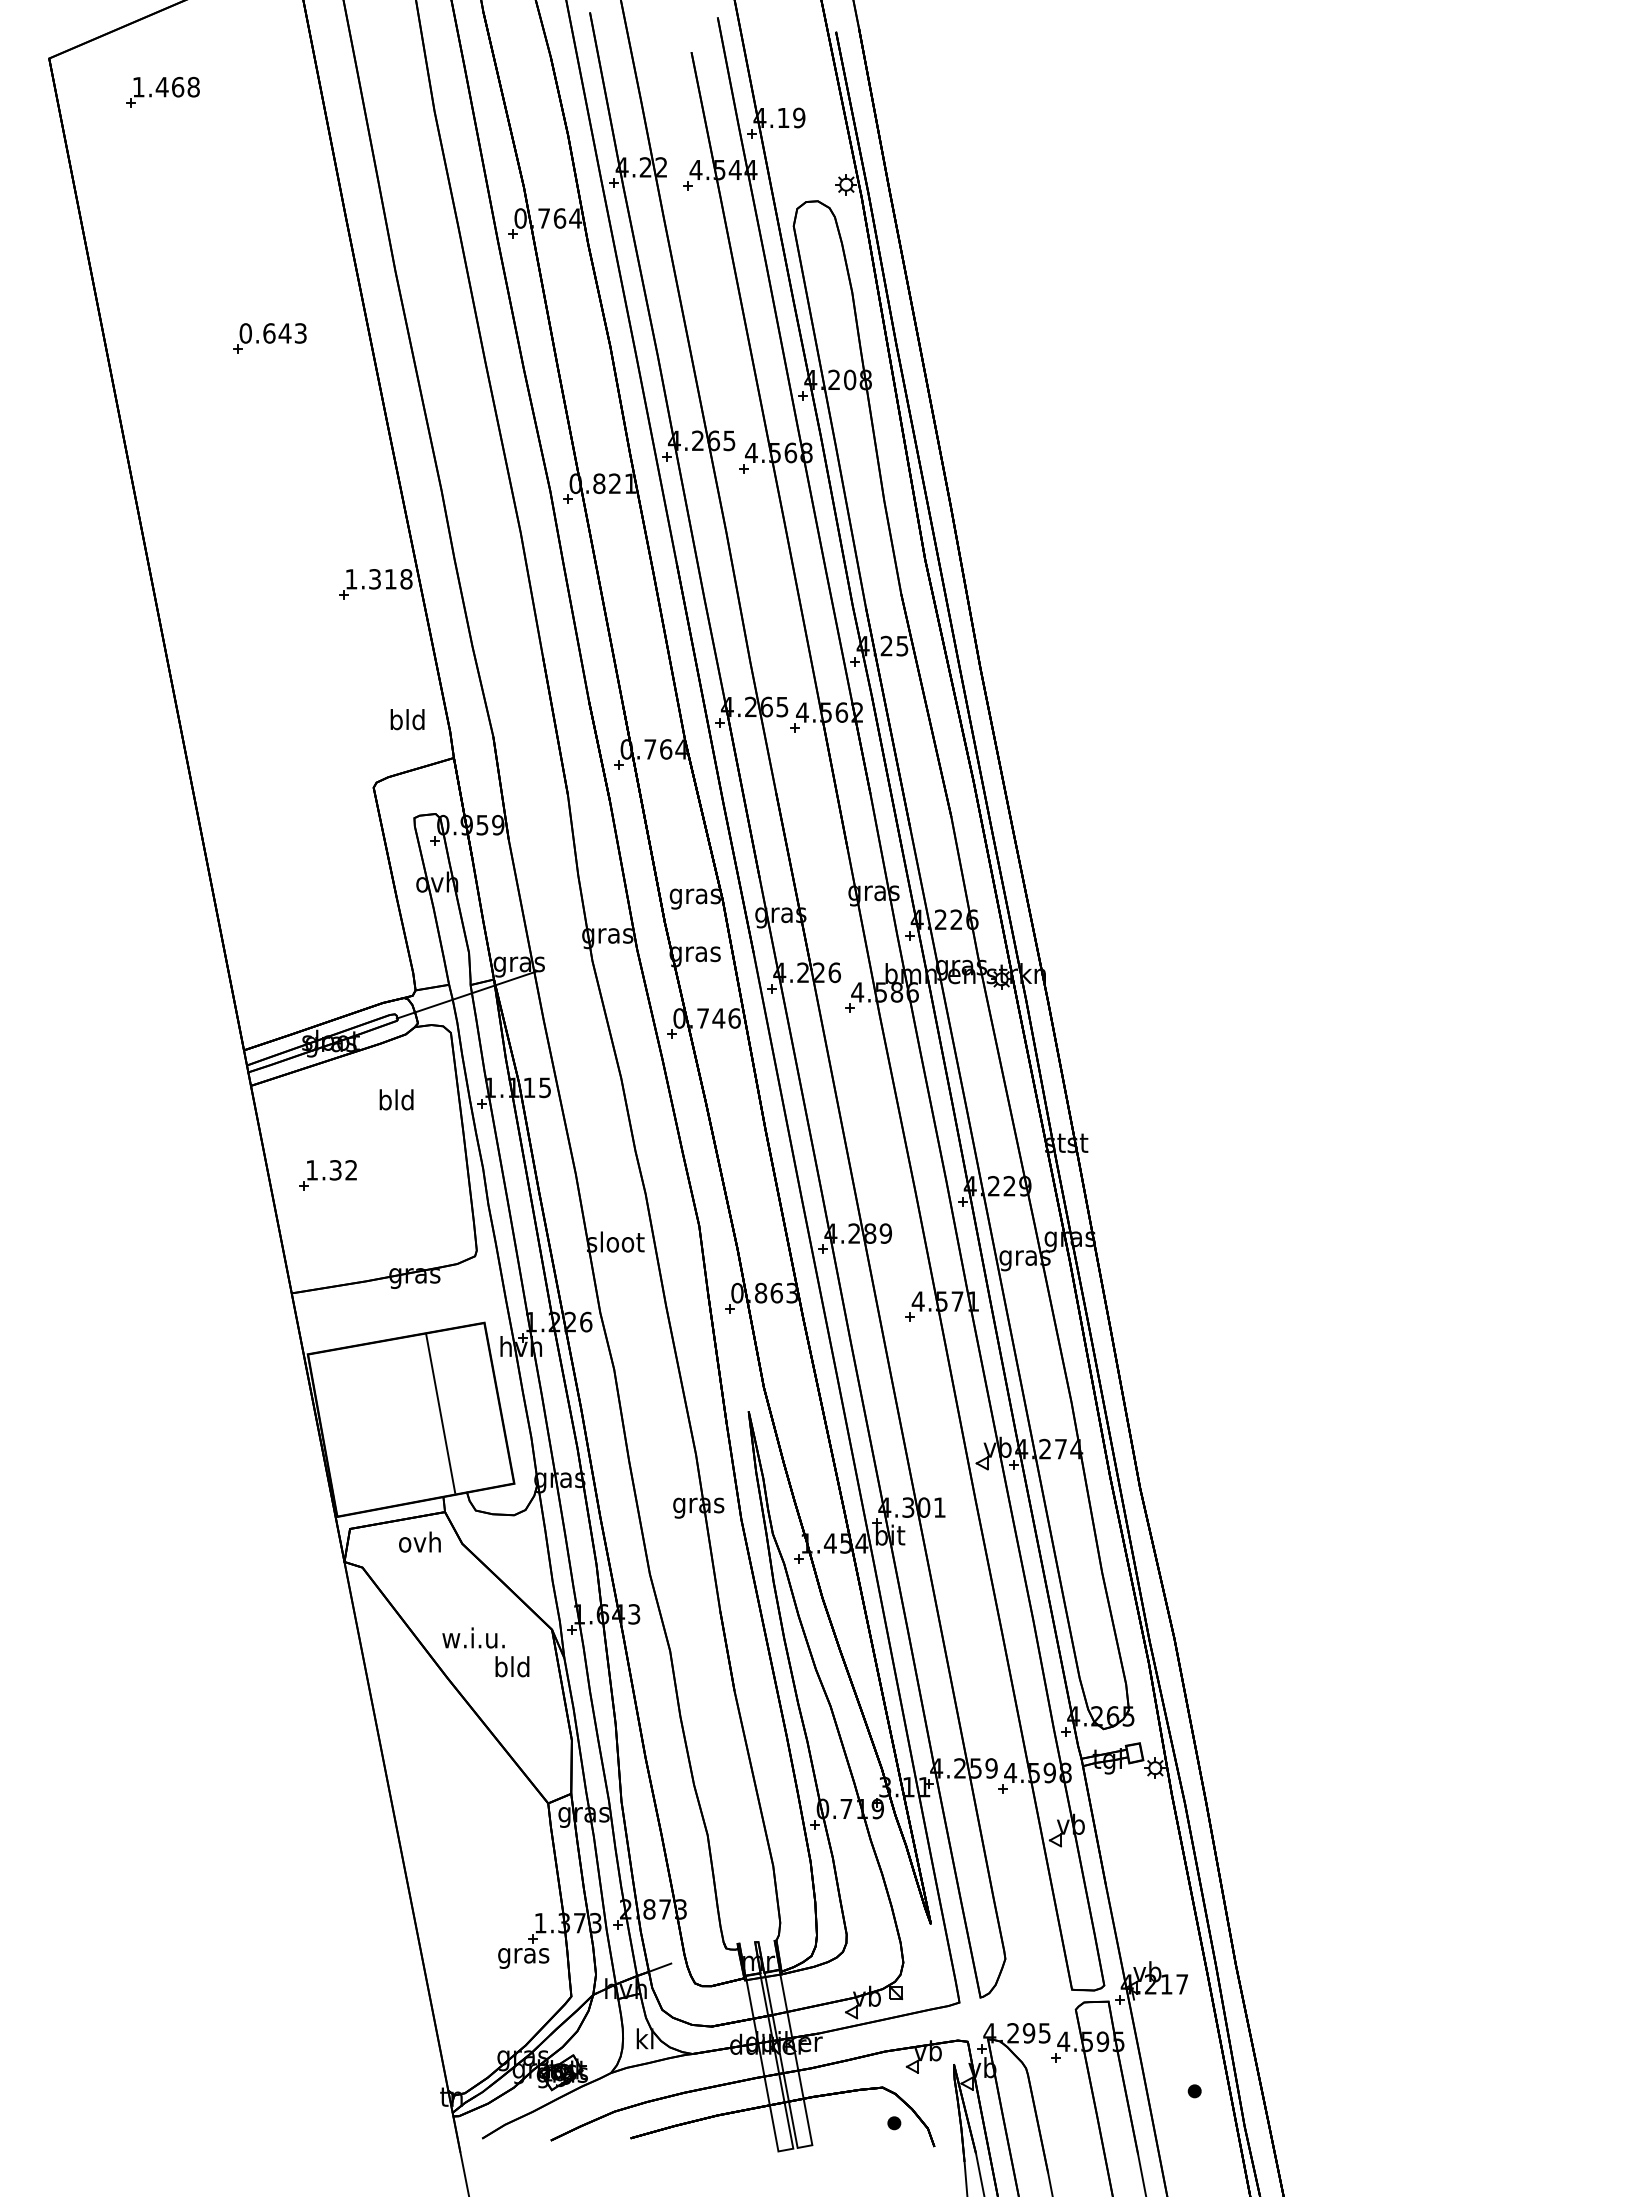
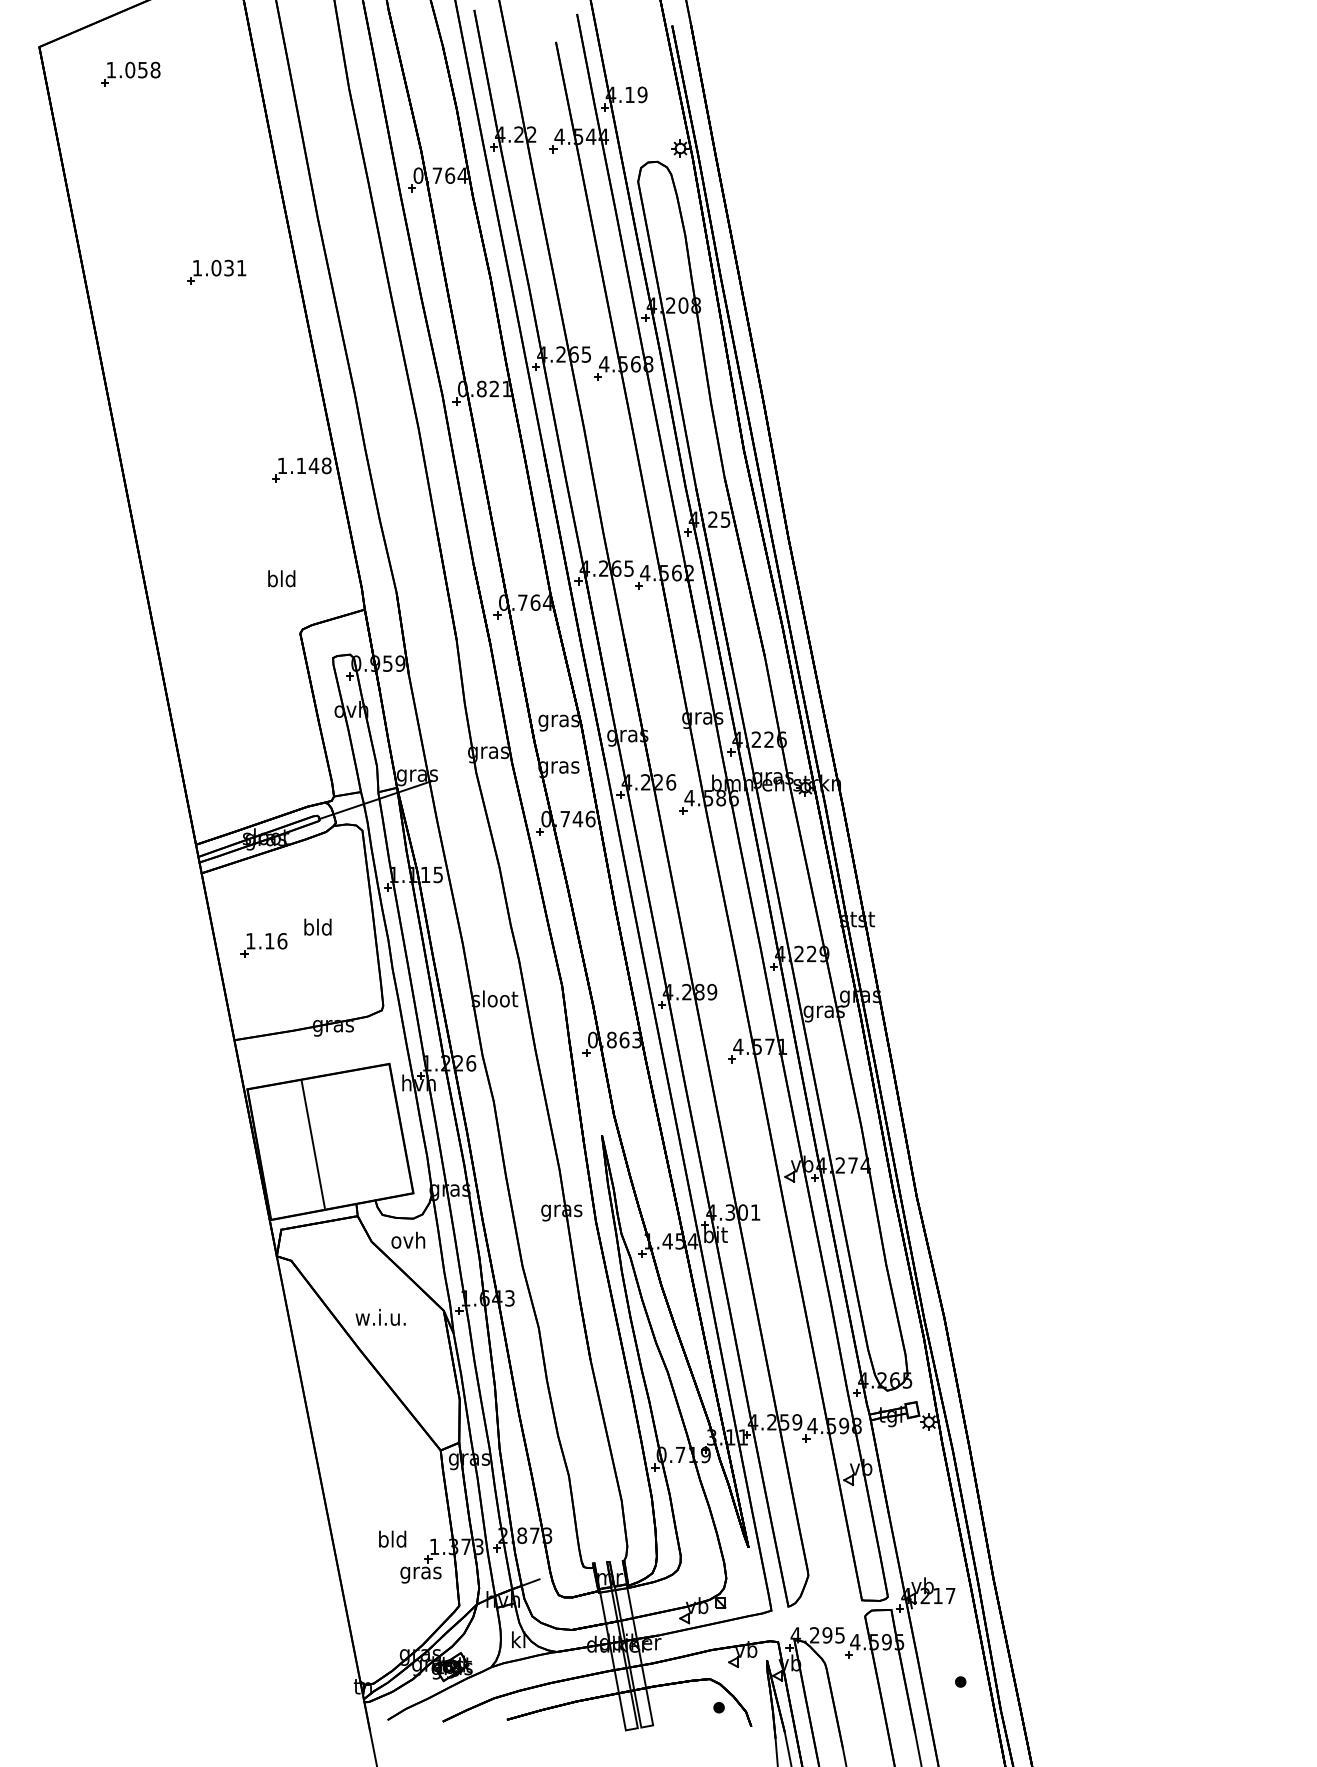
text: (169, 86) -> (136, 69), 1.468 -> 1.058
text: (272, 333) -> (218, 268), 0.643 -> 1.031
text: (383, 579) -> (308, 466), 1.318 -> 1.148
text: (407, 719) -> (281, 578), moved
text: (396, 1099) -> (317, 926), moved
text: (343, 1170) -> (276, 941), 1.32 -> 1.16
line: (440, 1413) -> (313, 1144), moved
text: (419, 1541) -> (407, 1239), moved
text: (512, 1666) -> (392, 1539), moved

